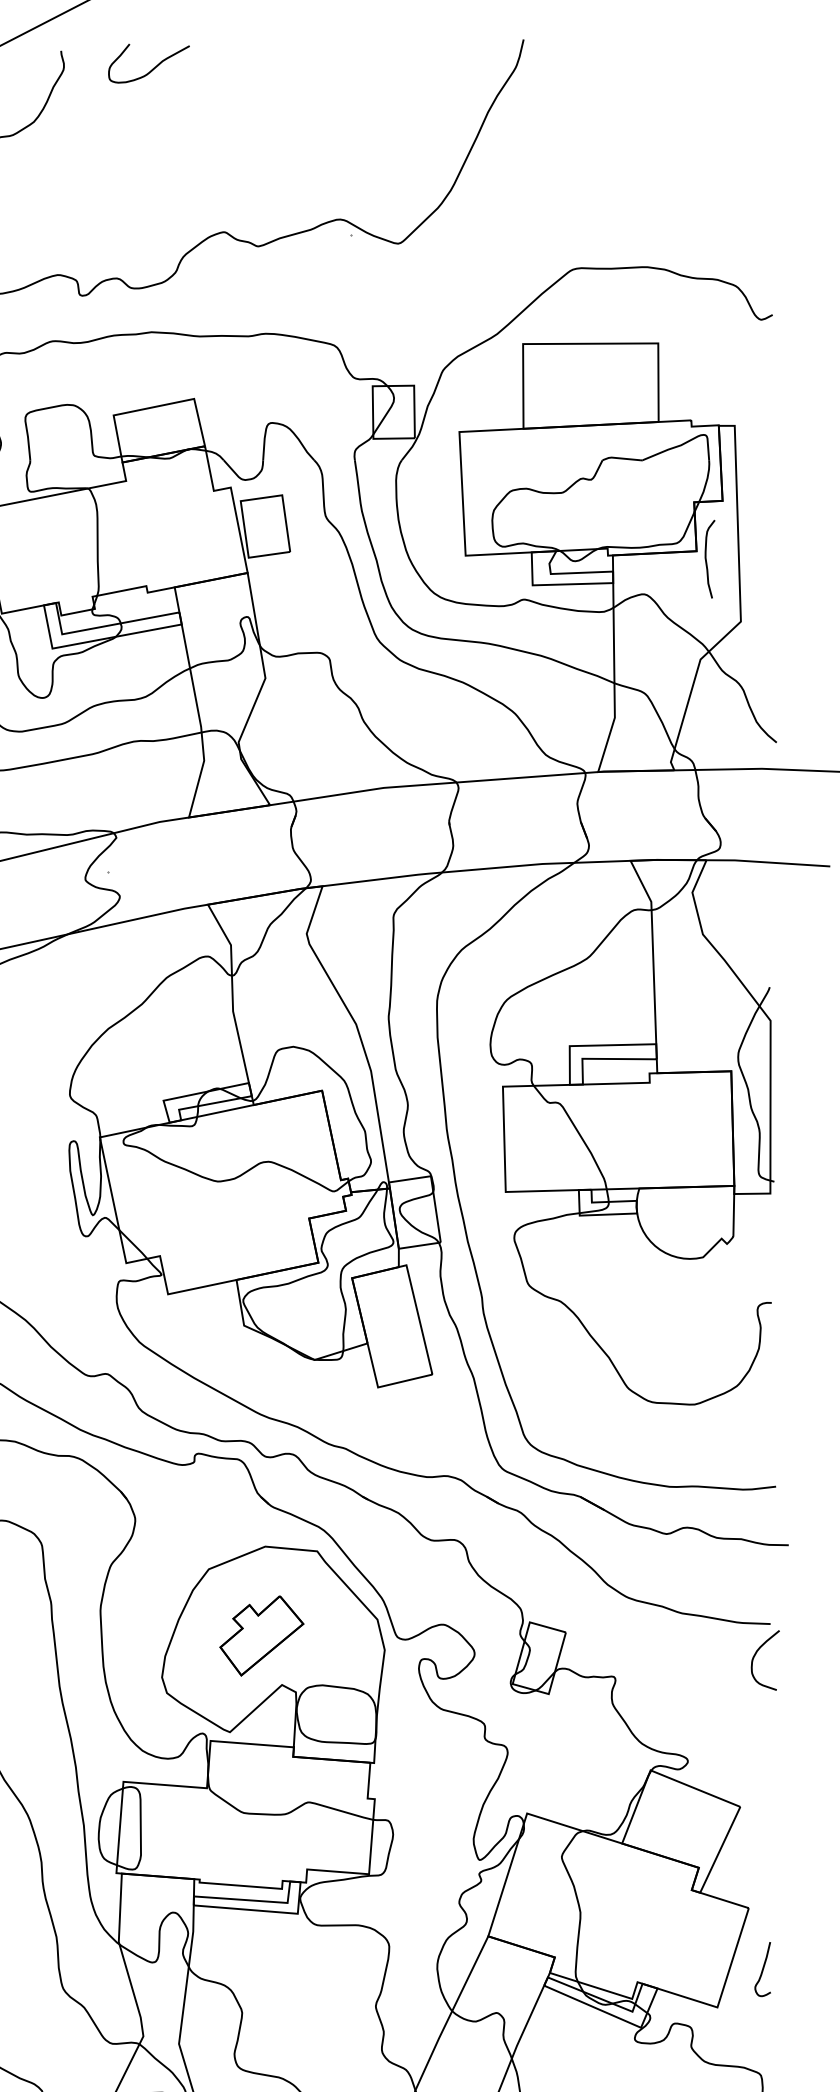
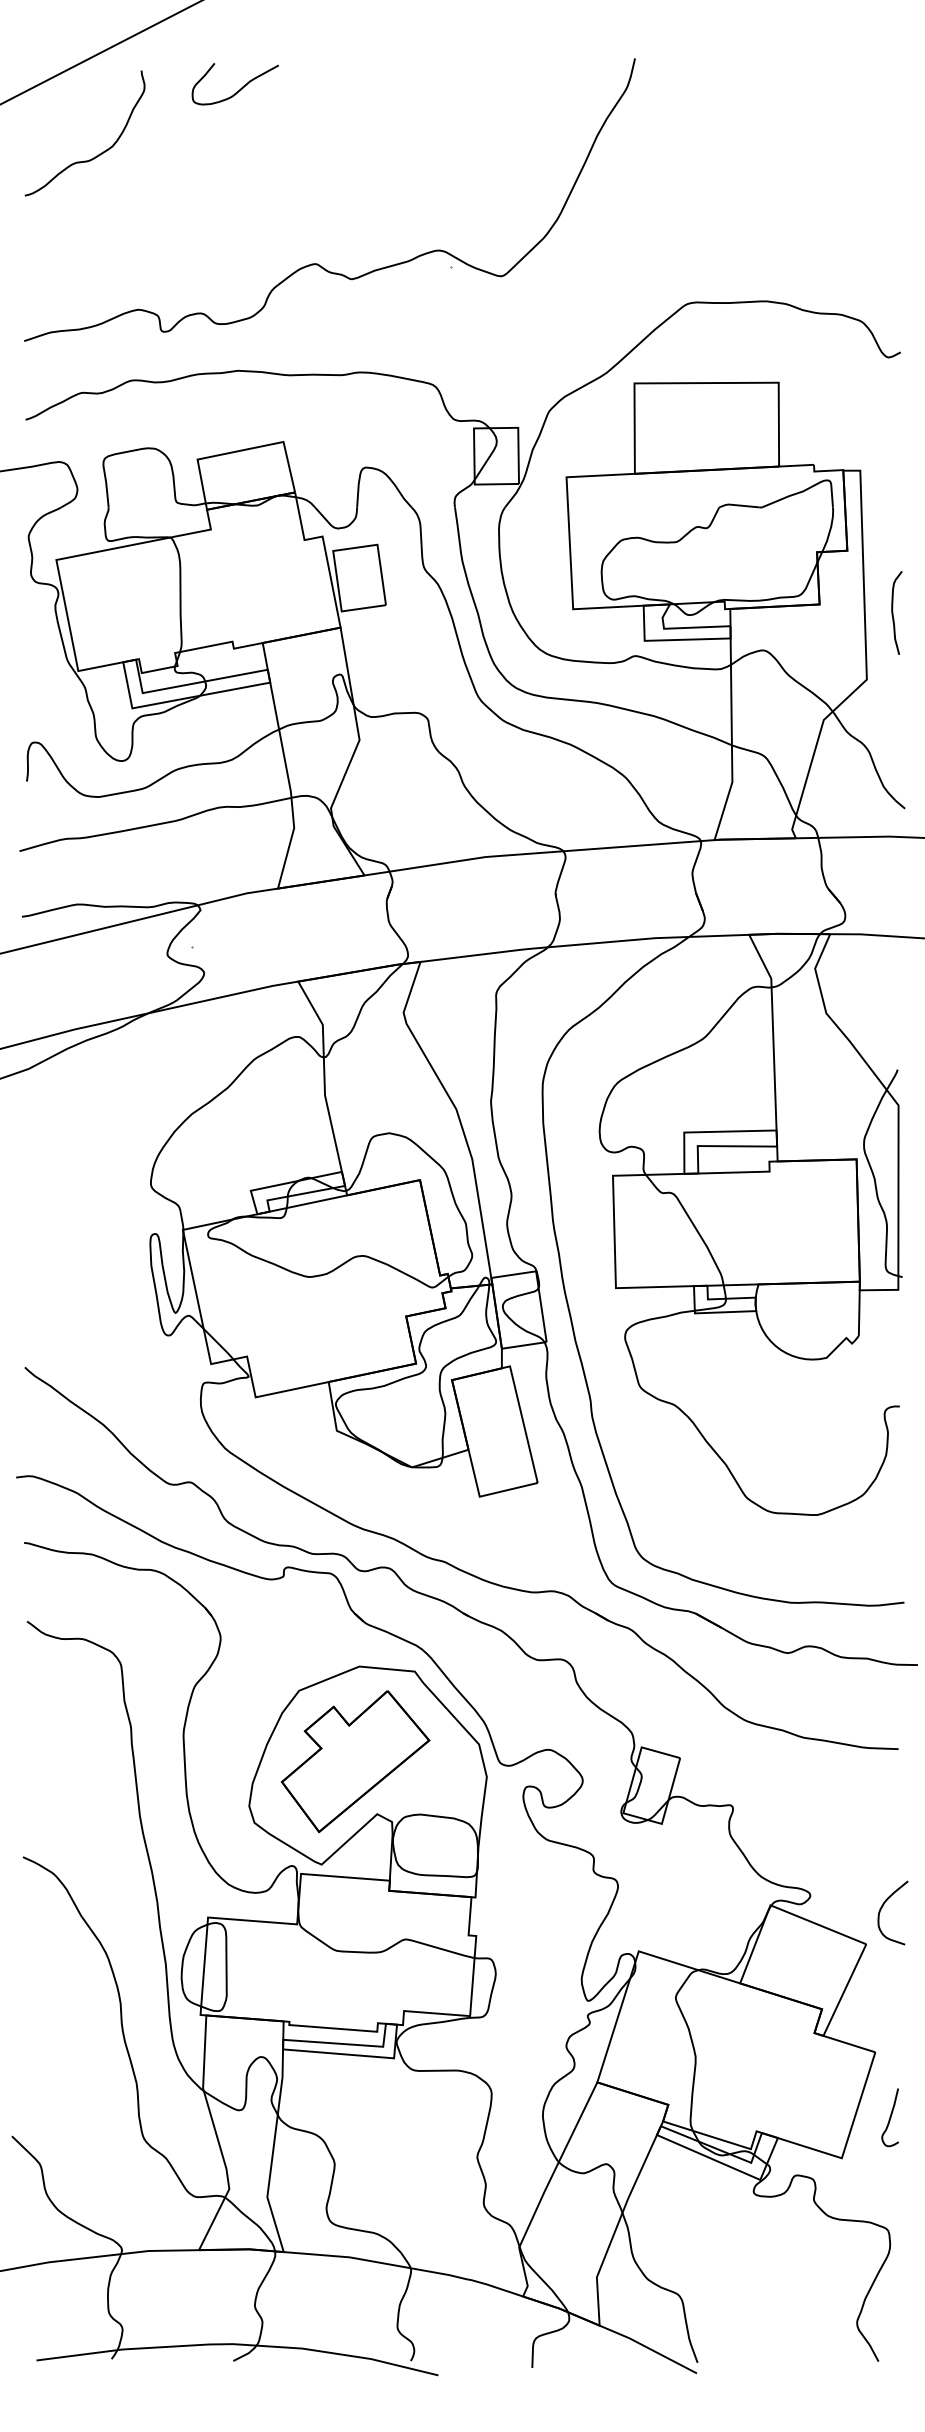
curve: (706, 558) -> (893, 612), moved
part: (261, 1635) -> (355, 1761), size x1.67
curve: (755, 1656) -> (882, 1908), moved

